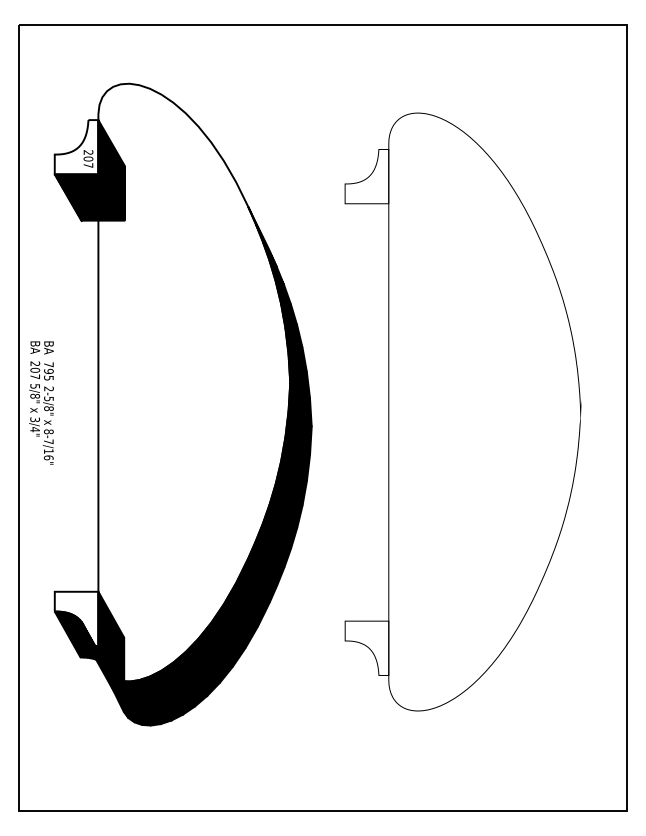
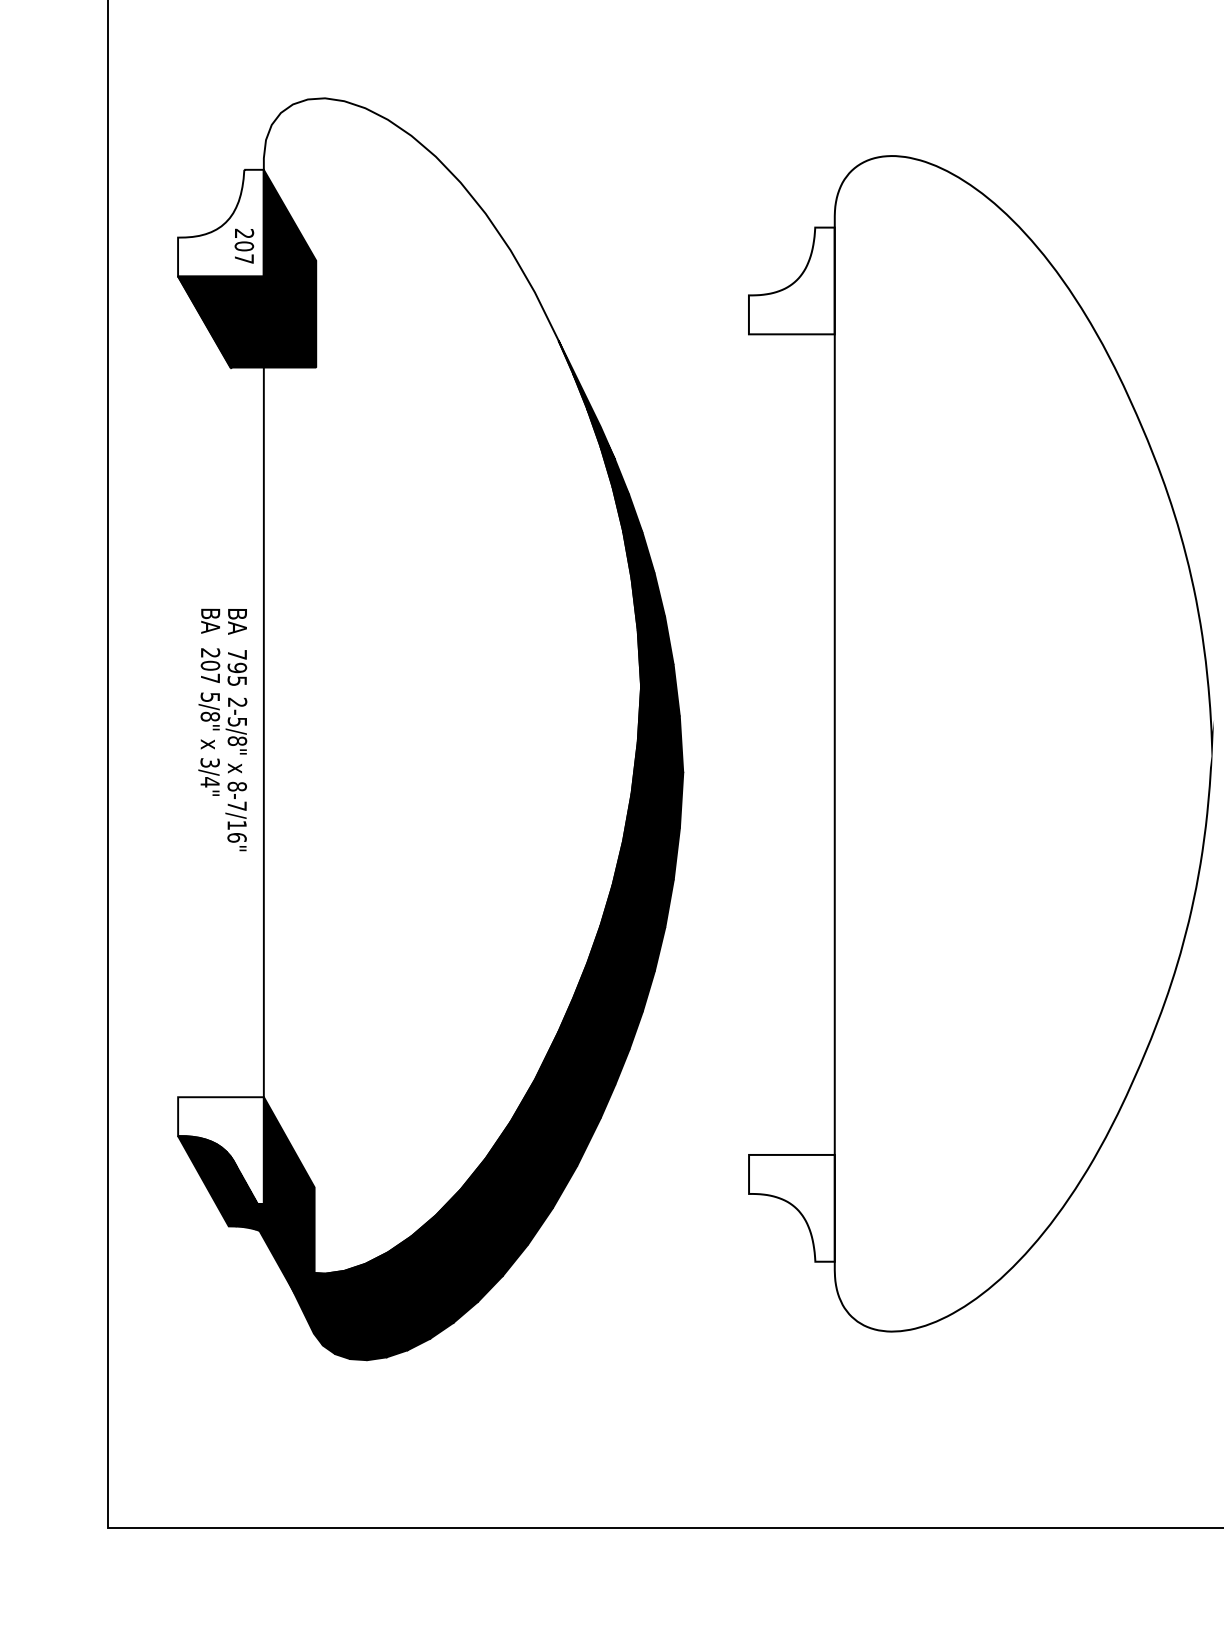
text: (41, 402) -> (222, 728), moved

